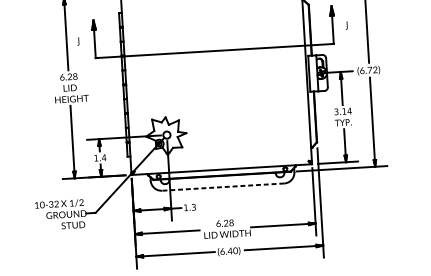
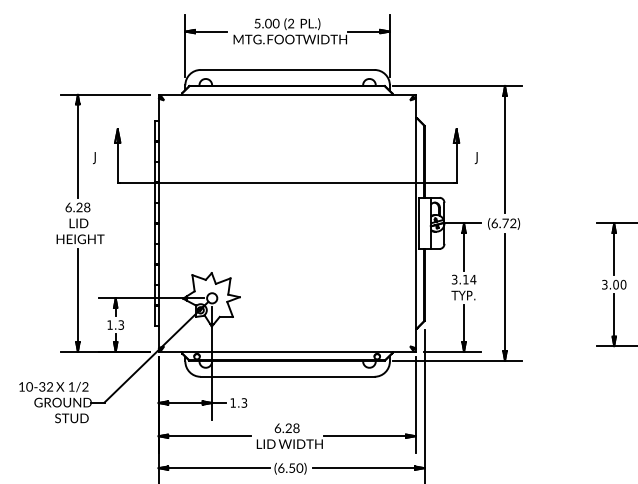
text: (104, 157) -> (121, 324), 1.4 -> 1.3
line: (223, 186) -> (287, 376), dashed -> solid
text: (229, 250) -> (291, 467), (6.40) -> (6.50)

